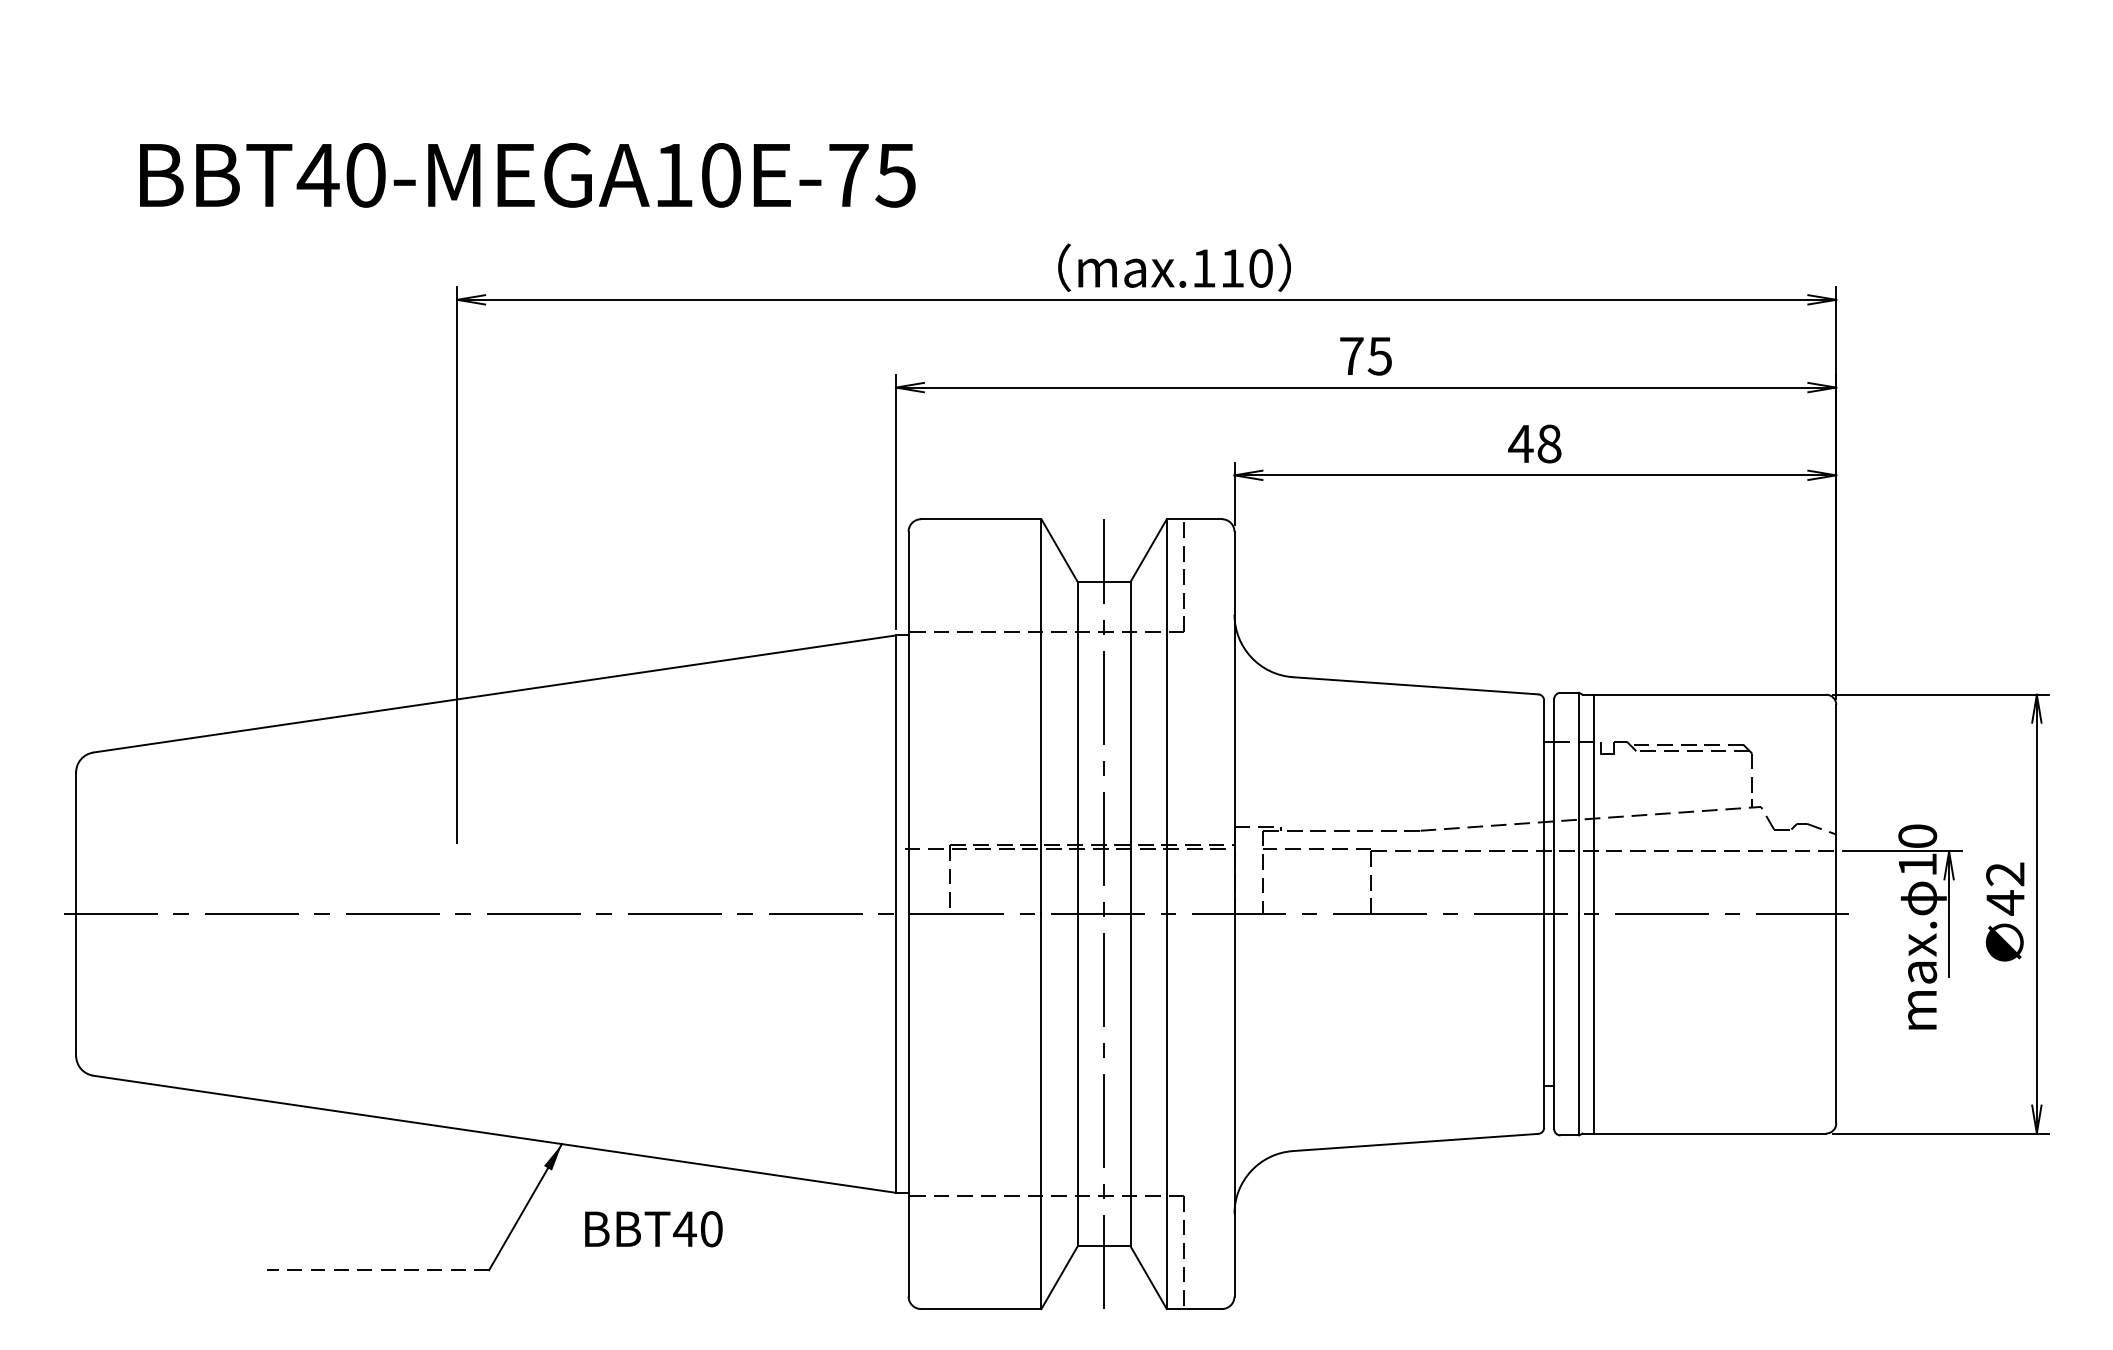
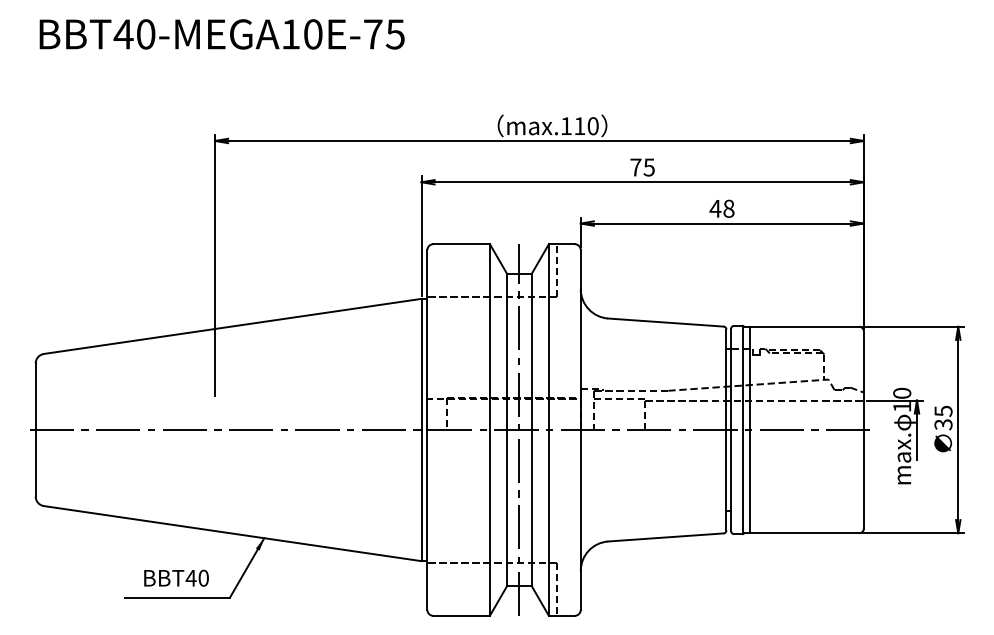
text: (526, 175) -> (221, 34), moved
text: (2005, 887) -> (943, 417), 42 -> 35
text: (653, 1227) -> (176, 577), moved
line: (377, 1270) -> (177, 597), dashed -> solid

